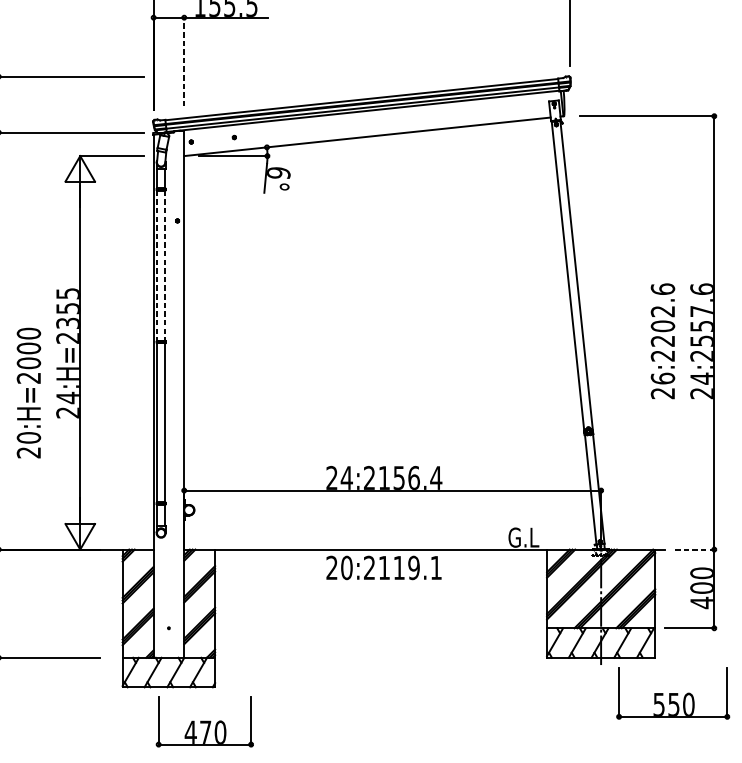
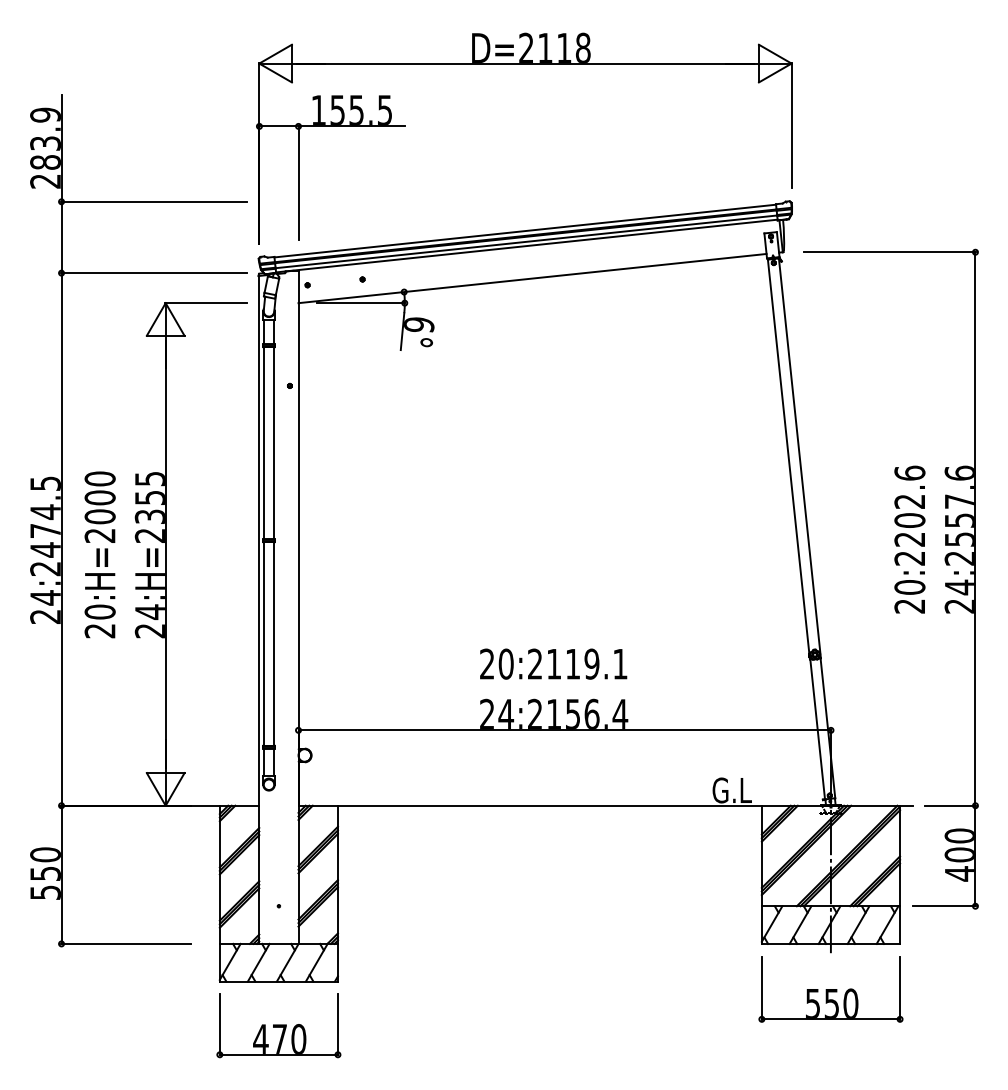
line: (184, 61) -> (298, 182), dashed -> solid
line: (156, 265) -> (263, 443), dashed -> solid
line: (165, 265) -> (274, 443), dashed -> solid
text: (662, 377) -> (909, 586), 26:2202.6 -> 20:2202.6
text: (28, 392) -> (99, 554), moved
line: (695, 549) -> (951, 805), dashed -> solid
text: (383, 567) -> (553, 663), moved
part: (672, 693) -> (830, 989), moved
part: (204, 721) -> (278, 1025), moved

